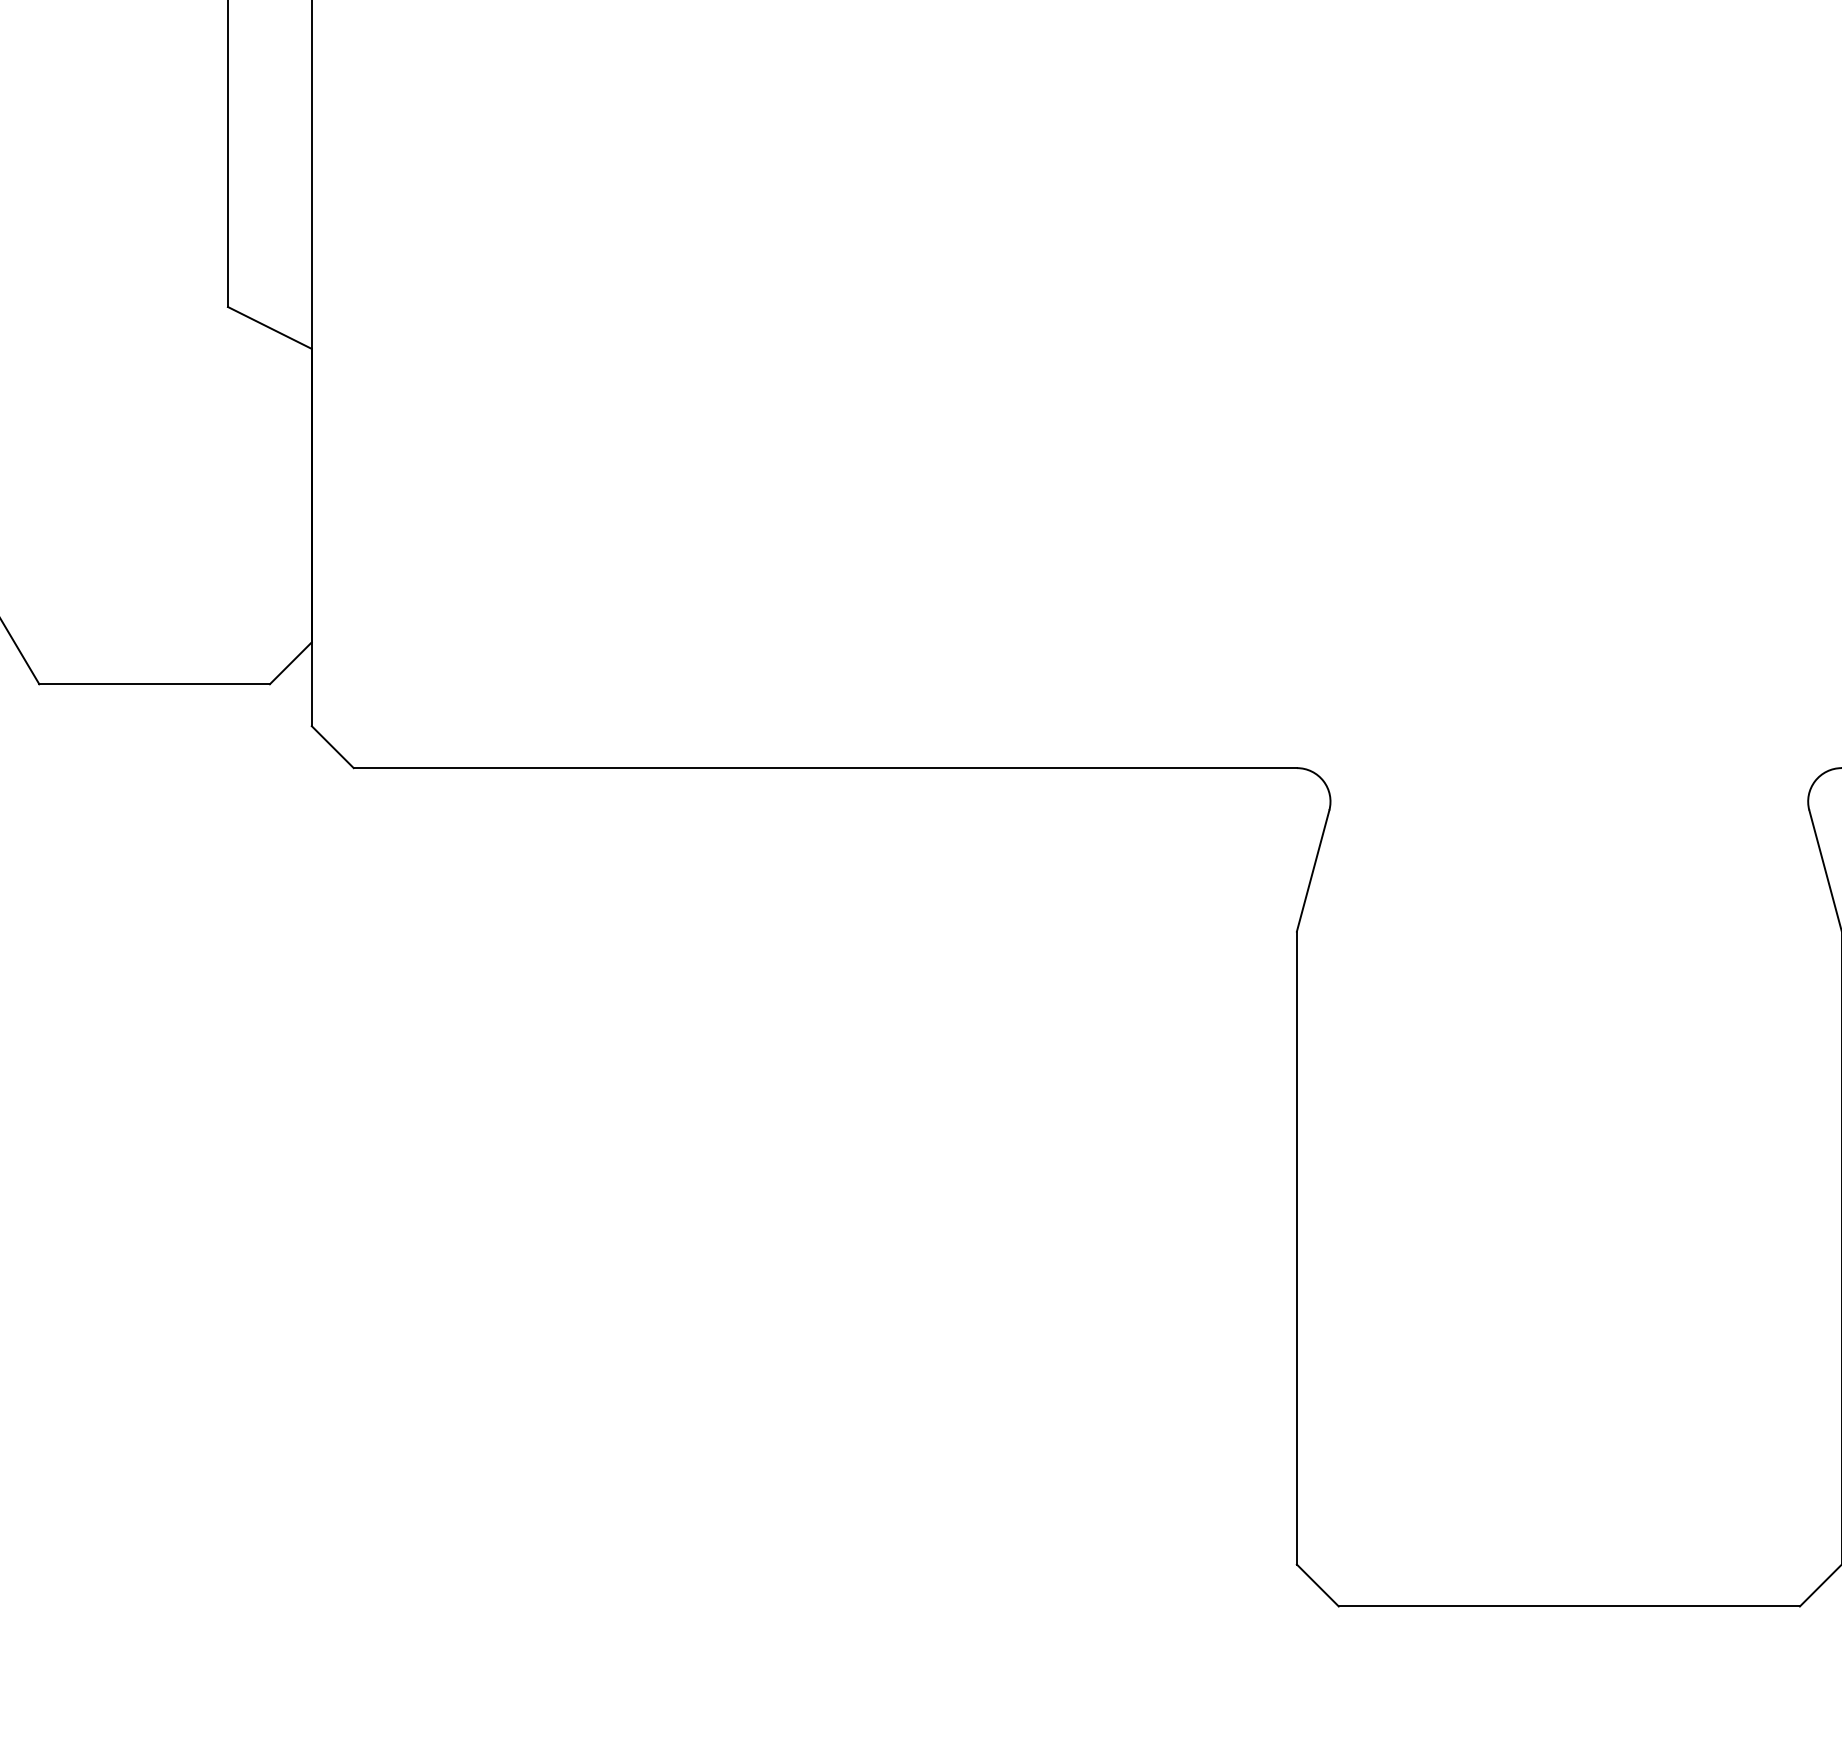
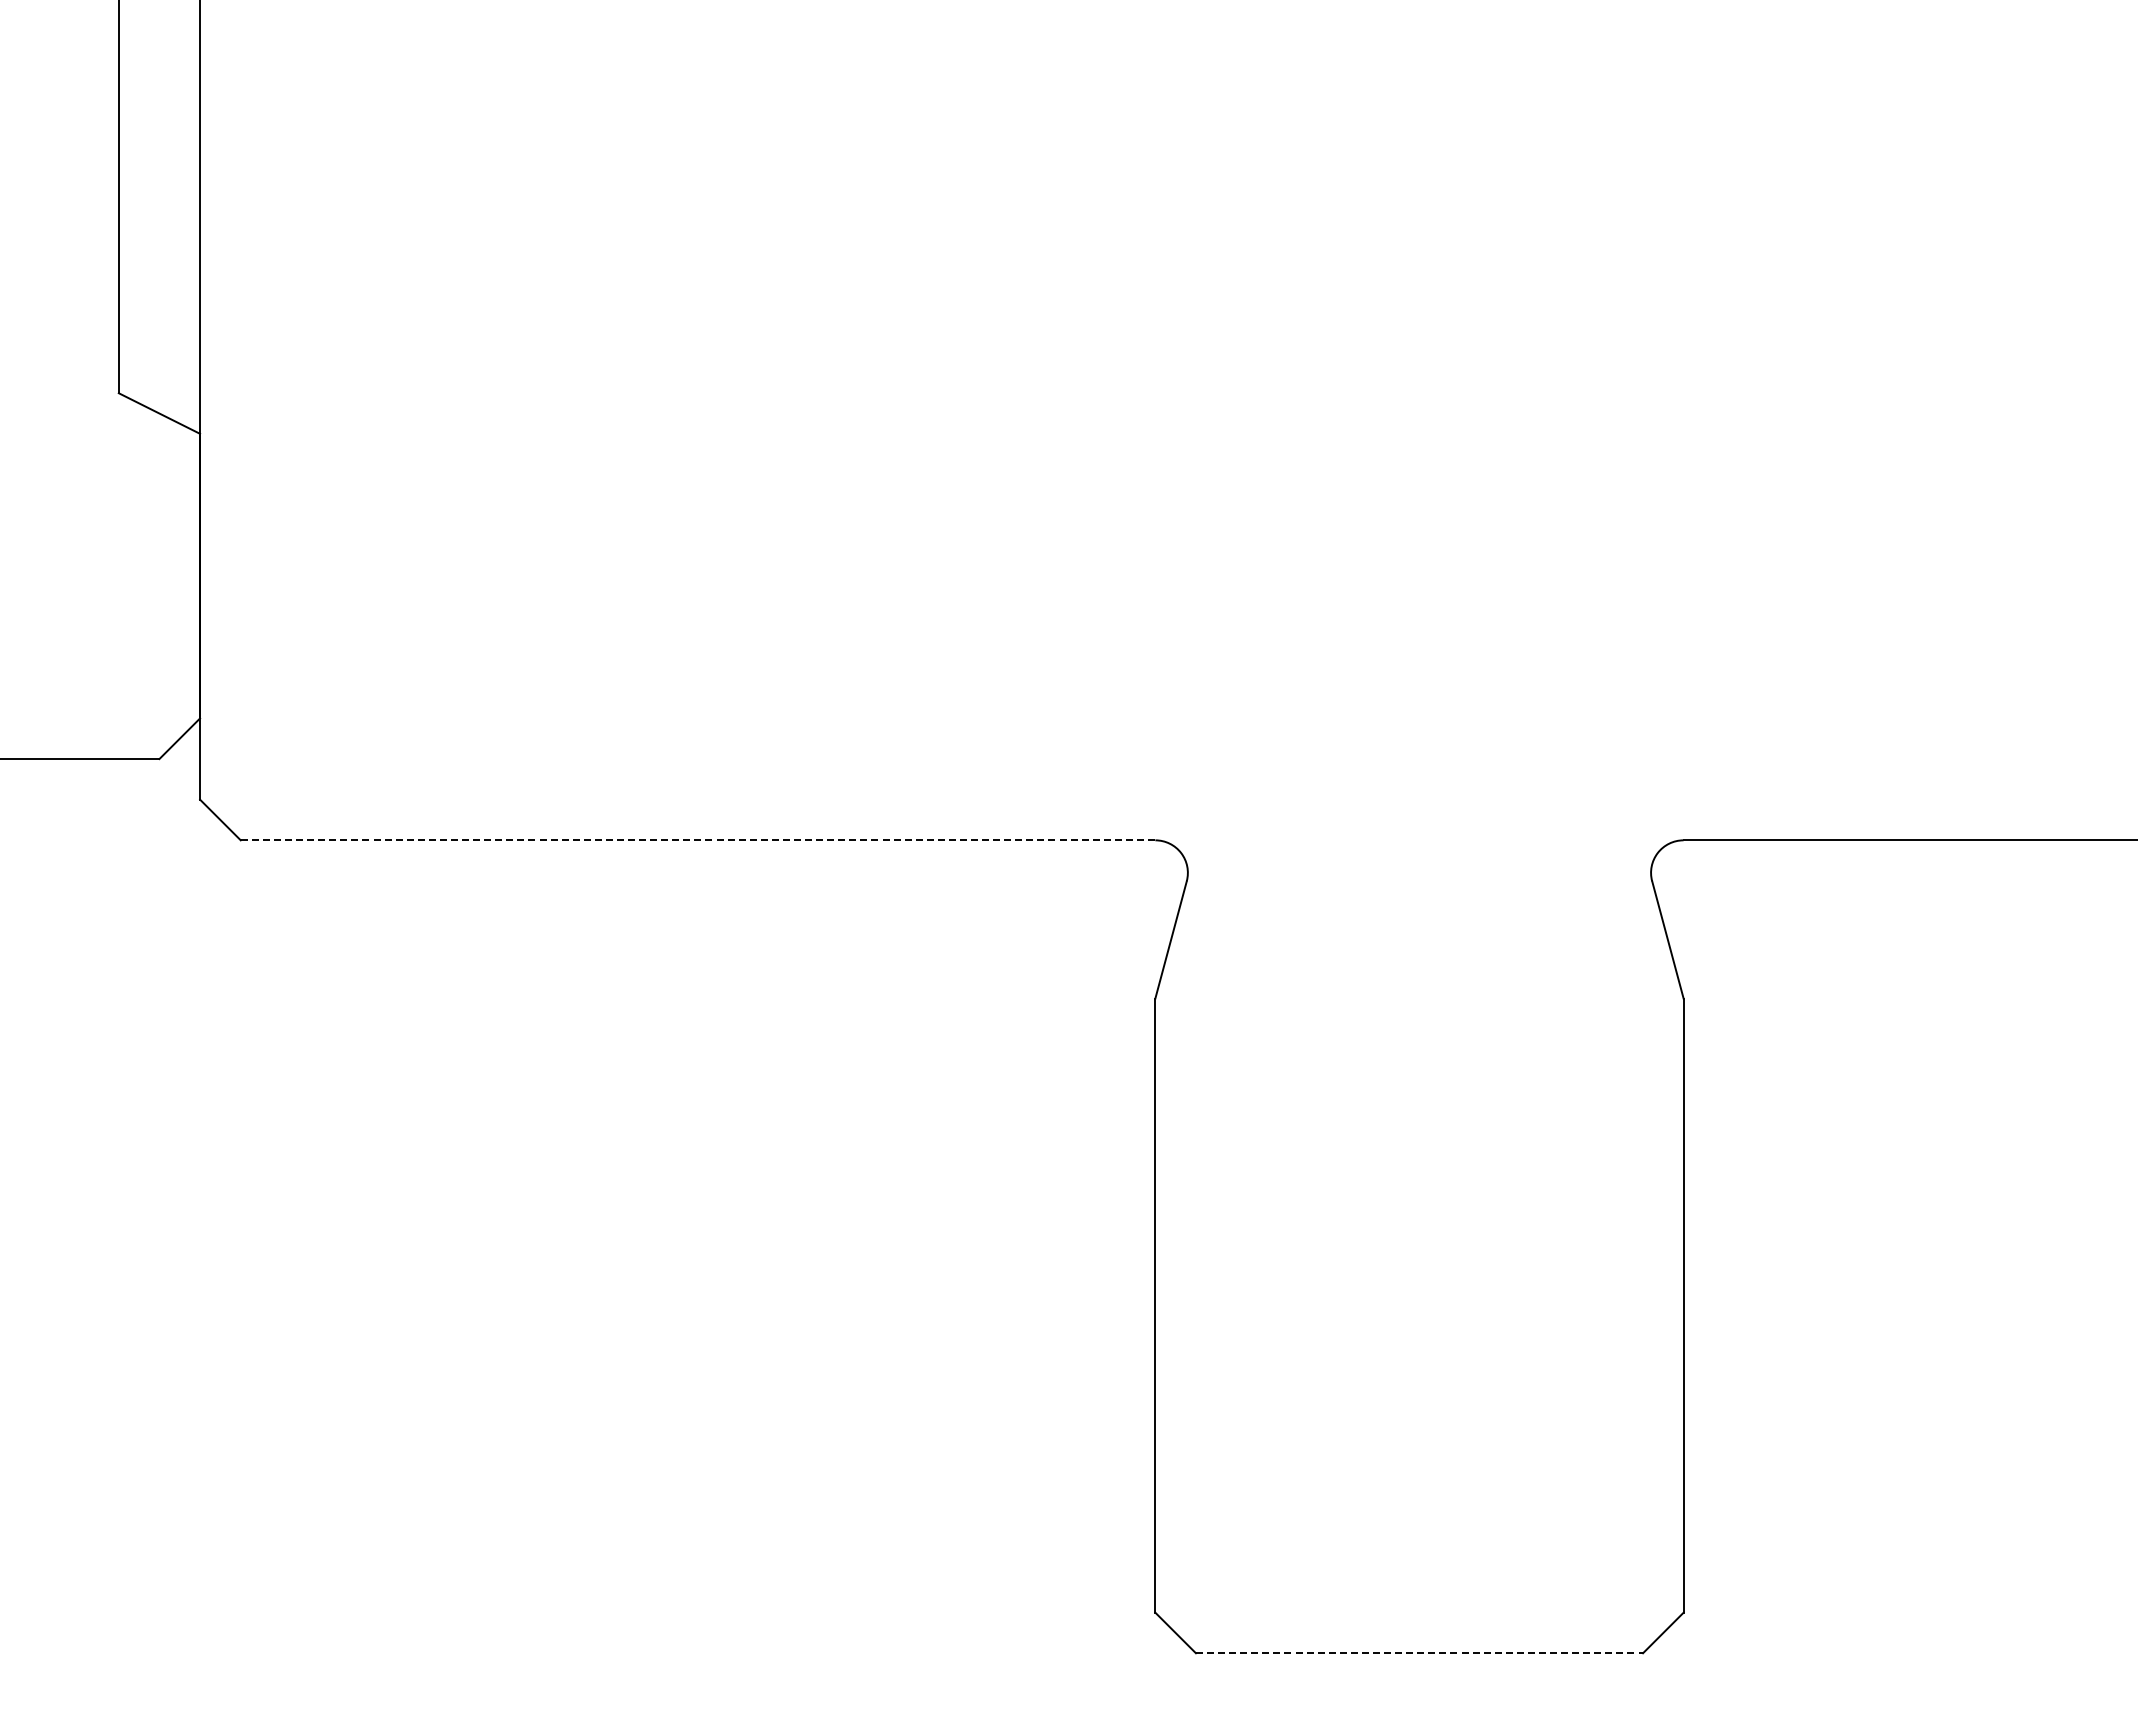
line: (825, 768) -> (698, 840), solid -> dashed
line: (1569, 1606) -> (1419, 1653), solid -> dashed

